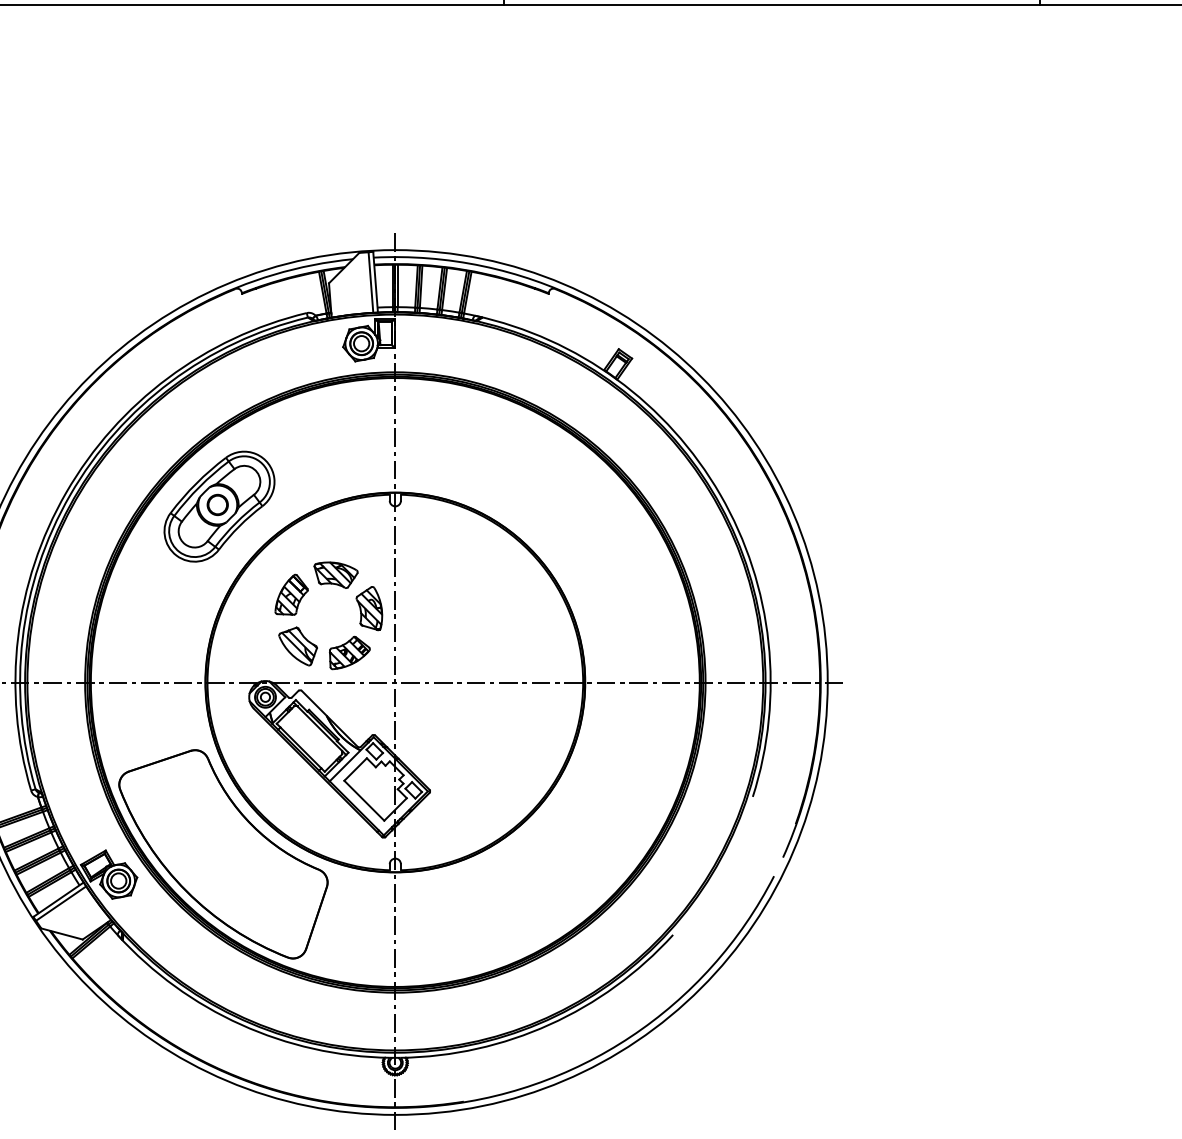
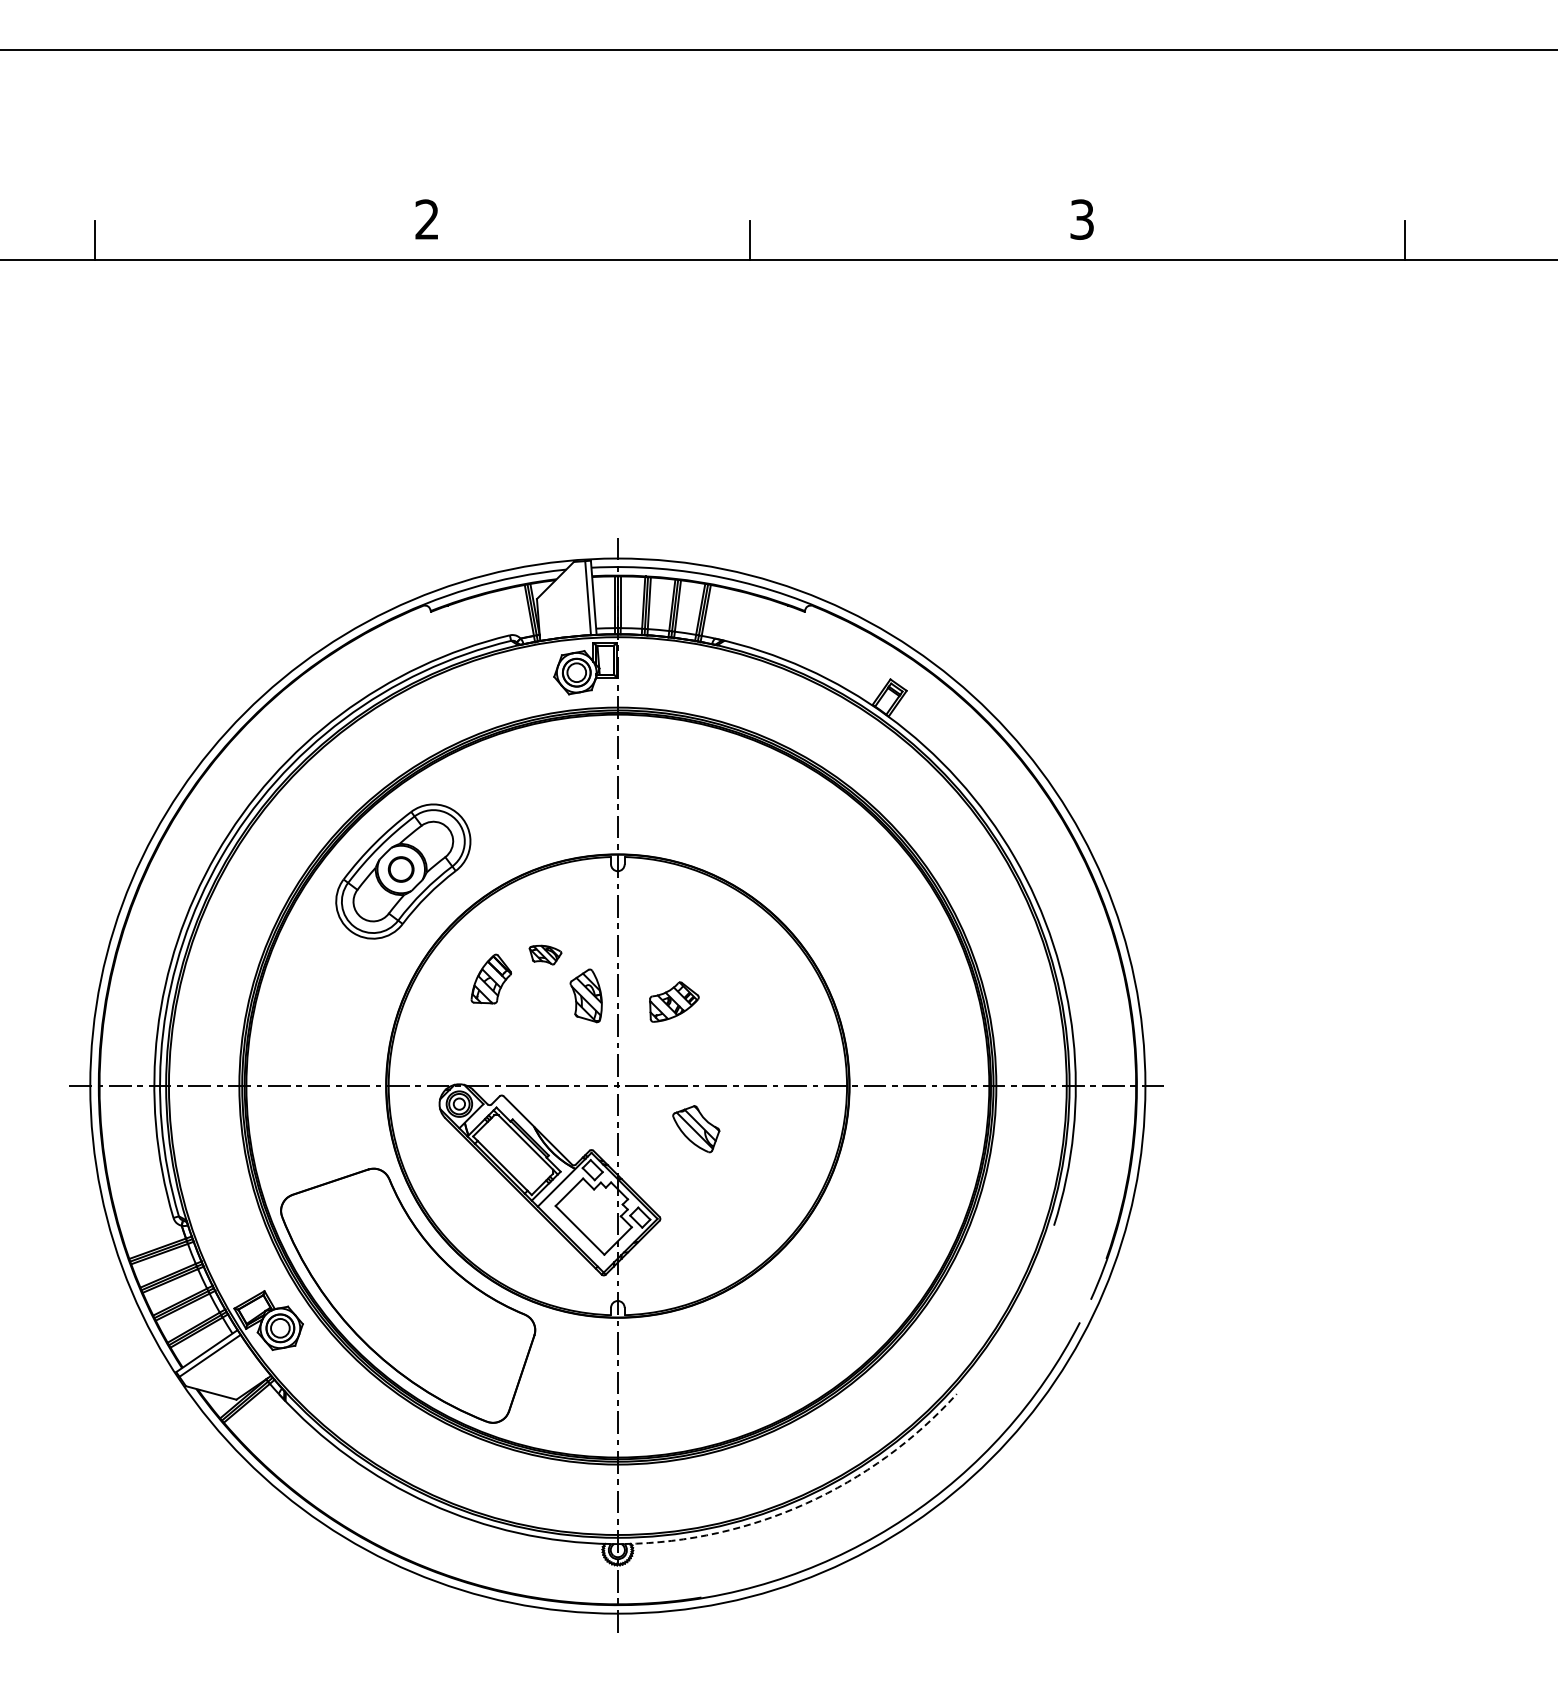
part: (336, 574) -> (545, 954), size x0.6
part: (298, 646) -> (696, 1129), moved
part: (349, 652) -> (674, 1001), moved
arc: (549, 1024) -> (806, 1503), solid -> dashed

